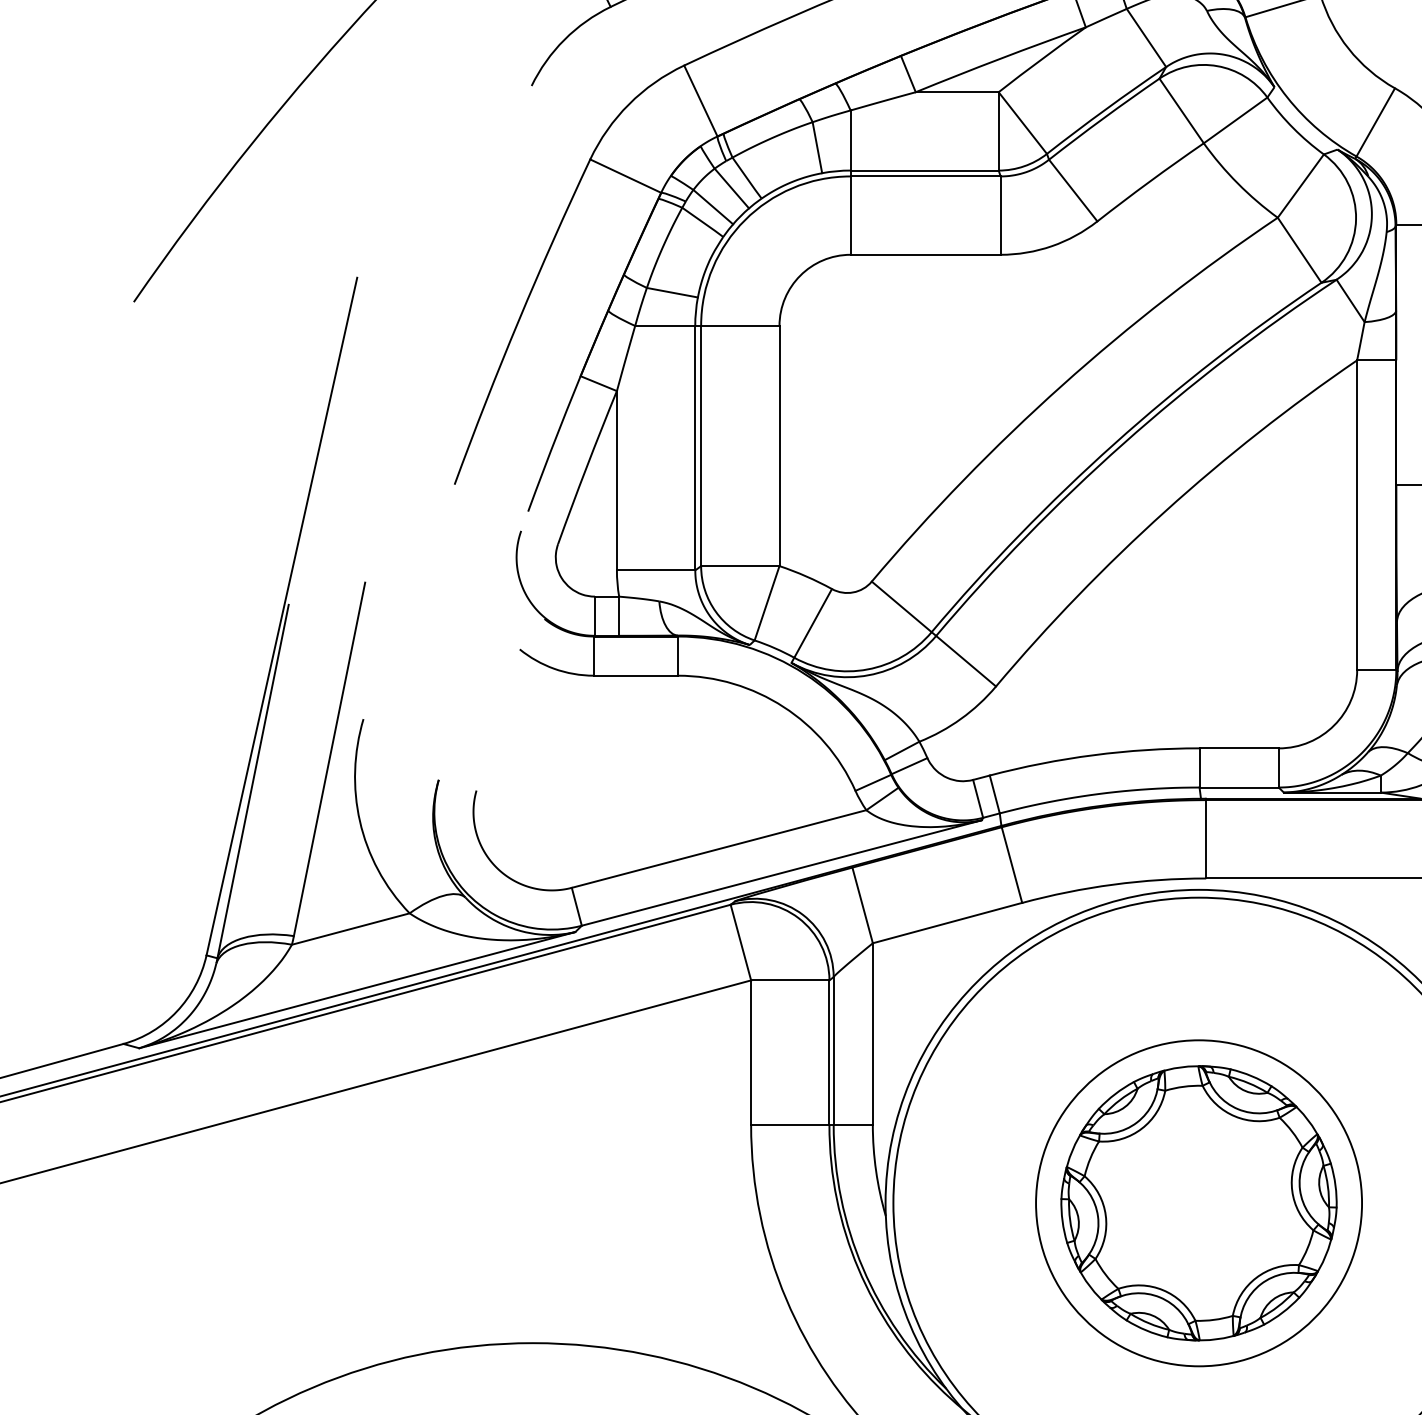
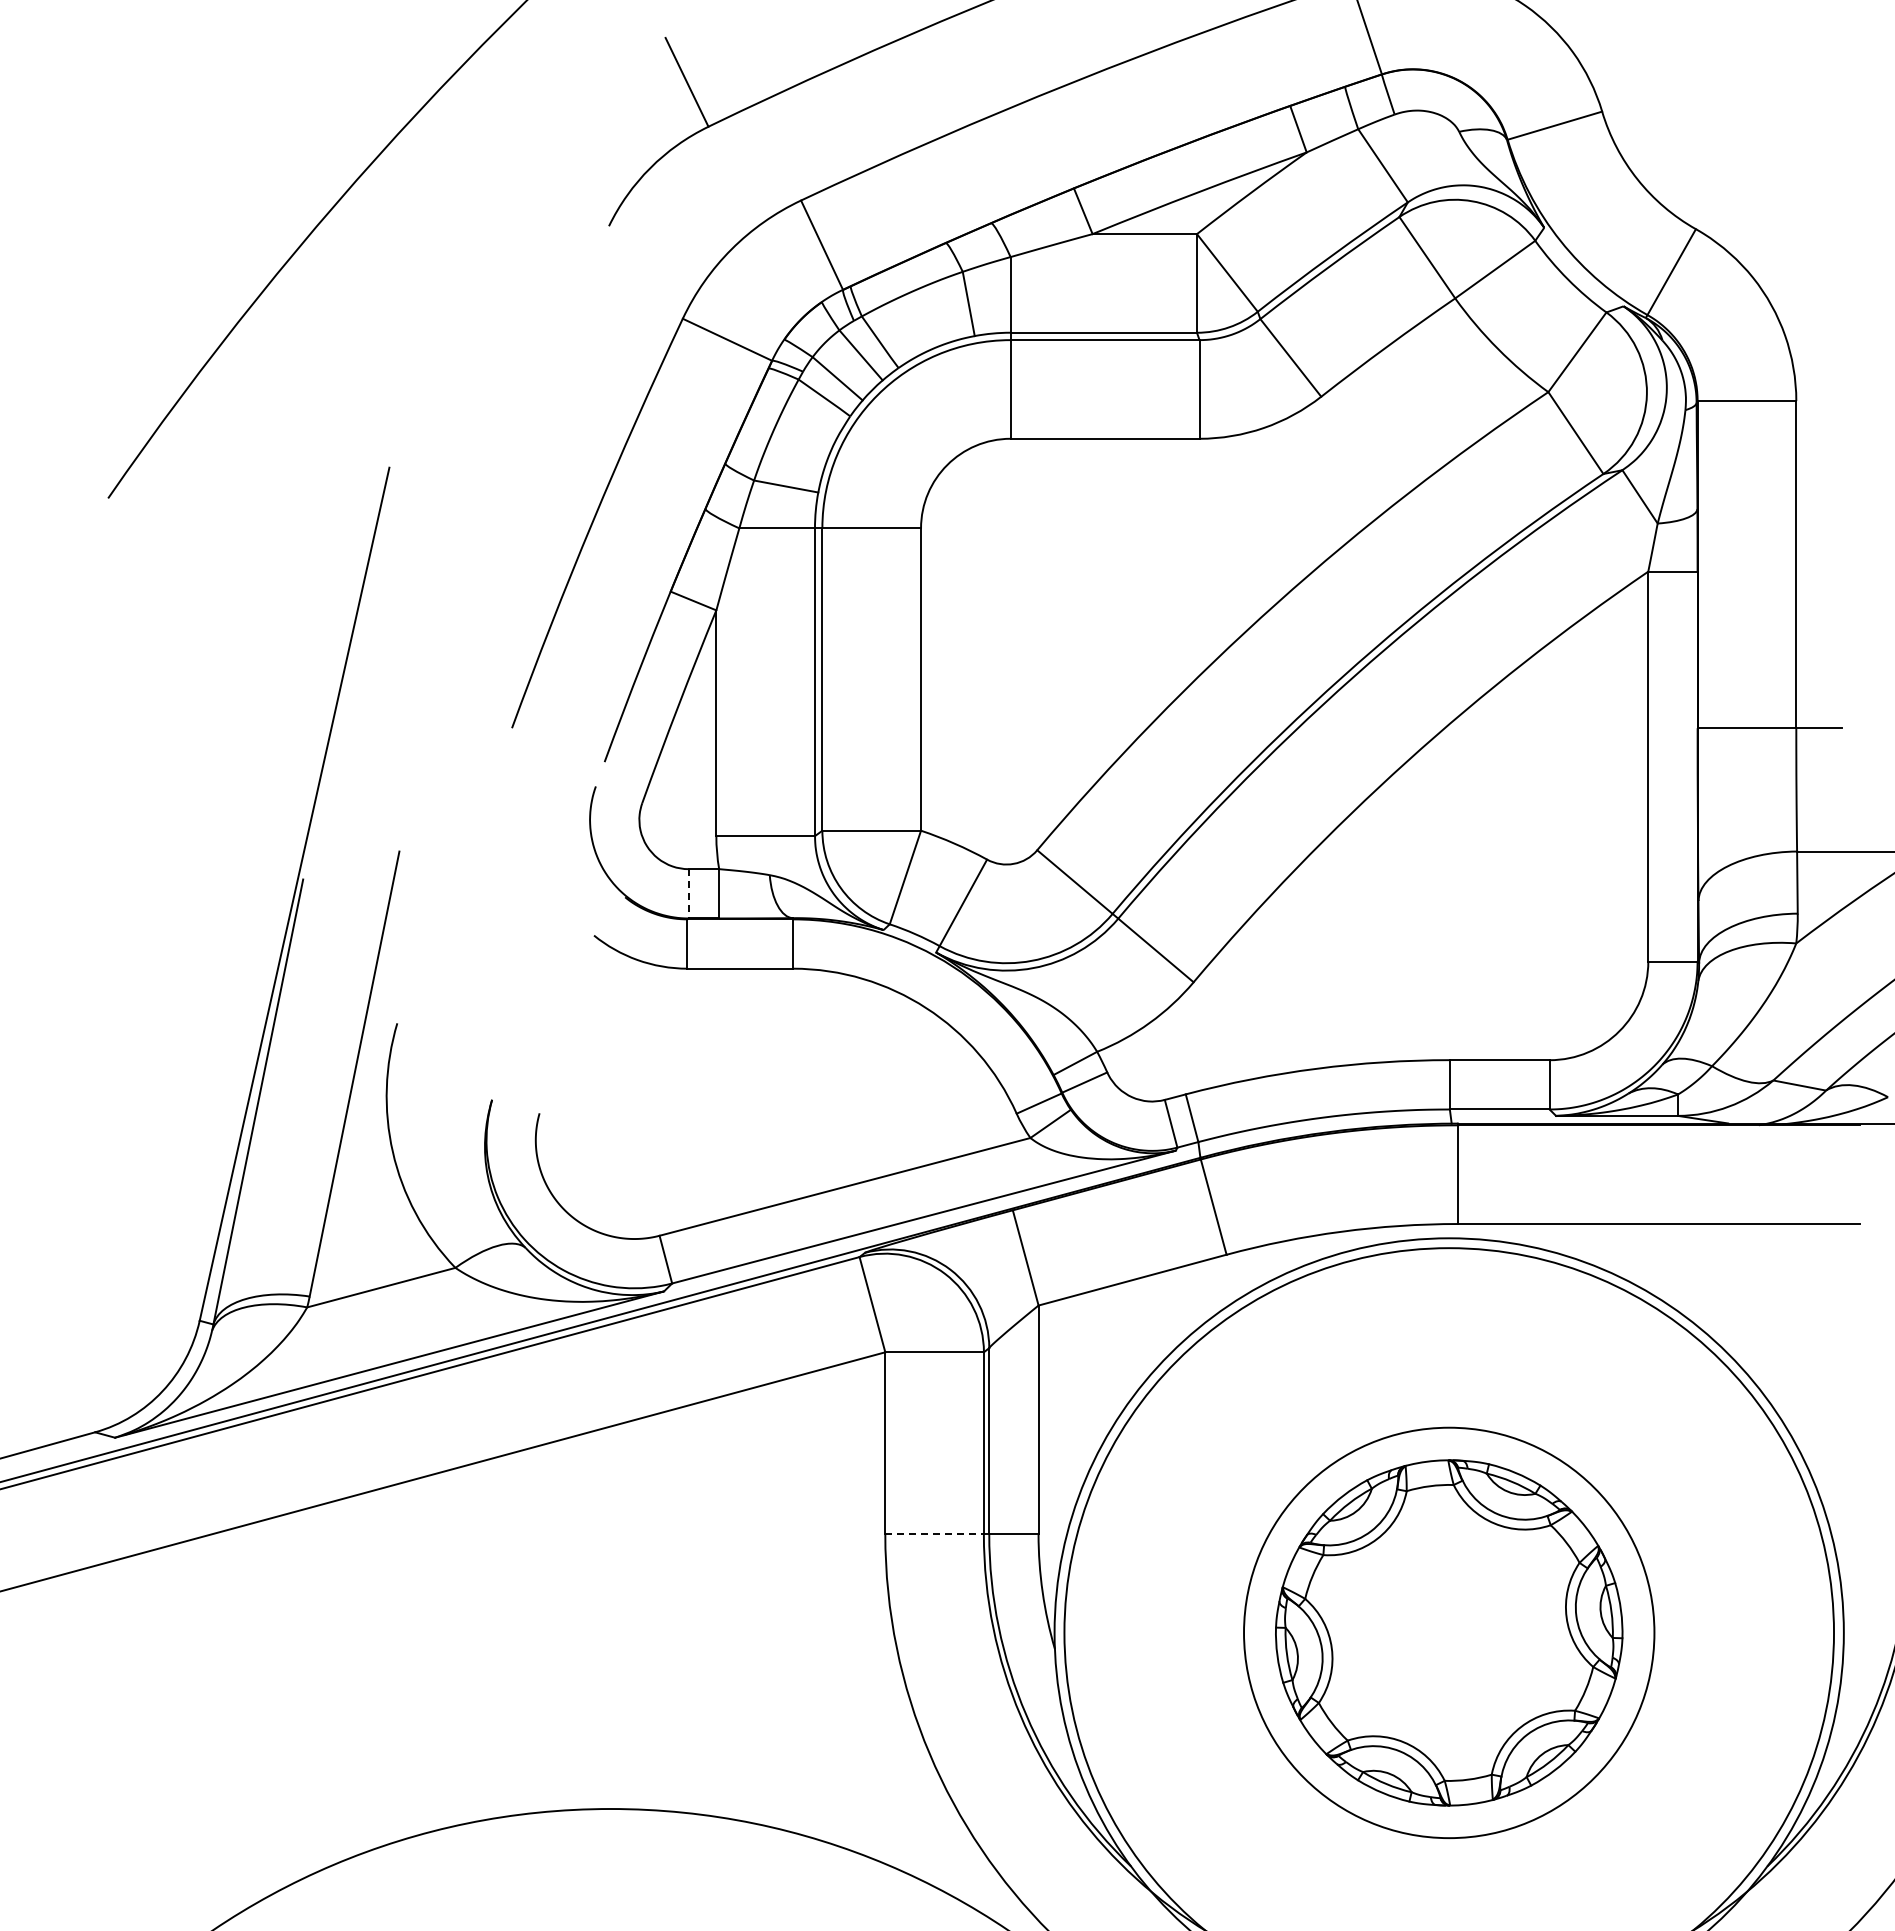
line: (594, 615) -> (688, 893), solid -> dashed
line: (790, 1125) -> (935, 1534), solid -> dashed

